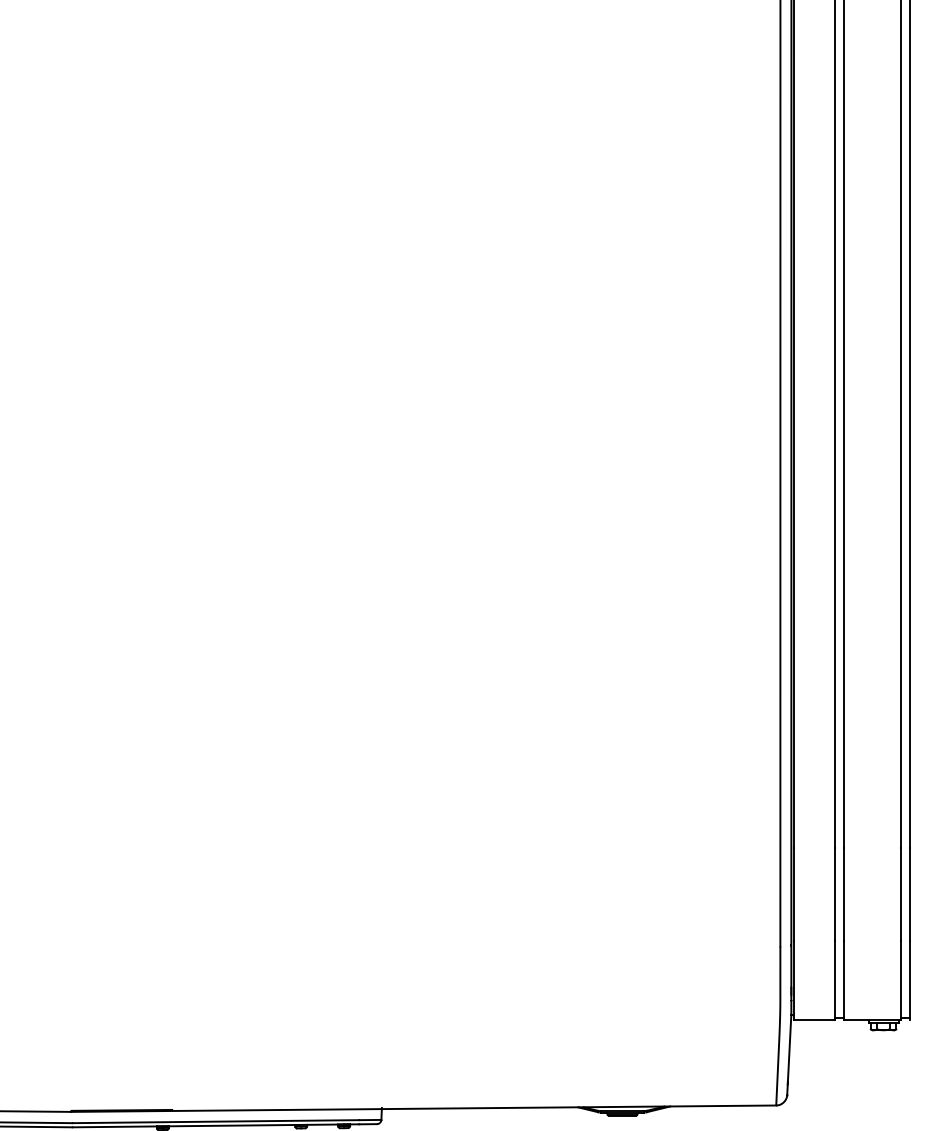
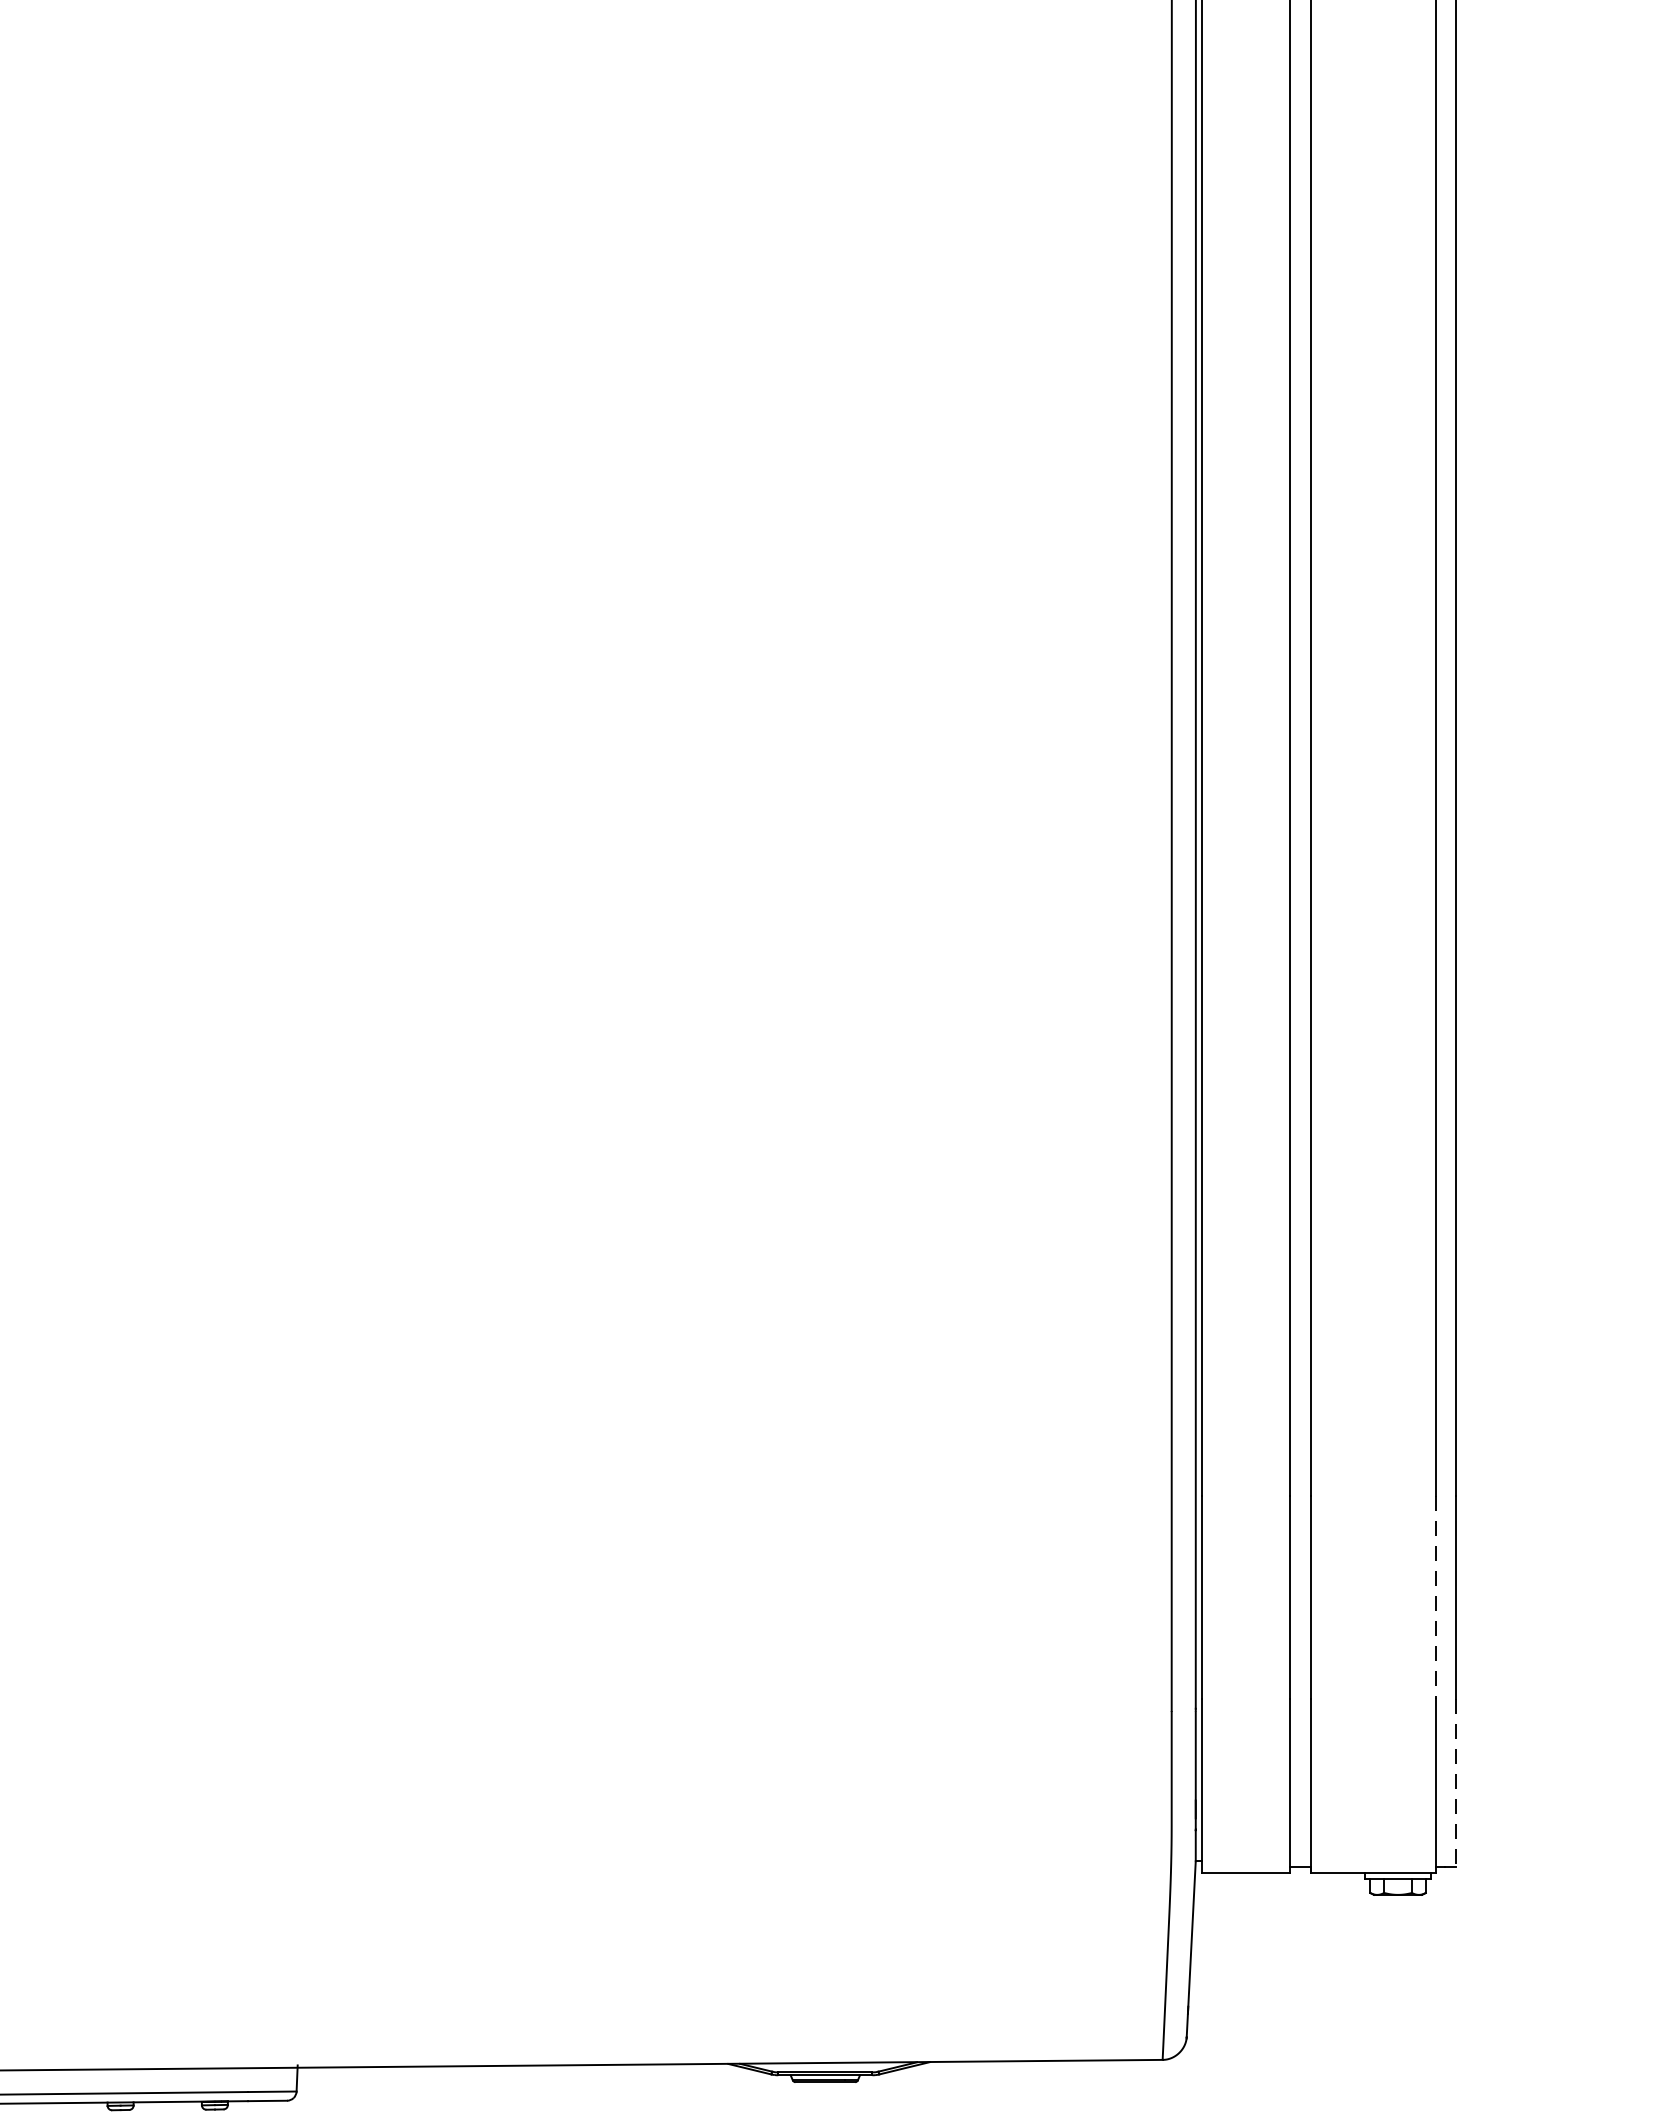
line: (900, 895) -> (1435, 1599), solid -> dashed
line: (909, 980) -> (1454, 1785), solid -> dashed

